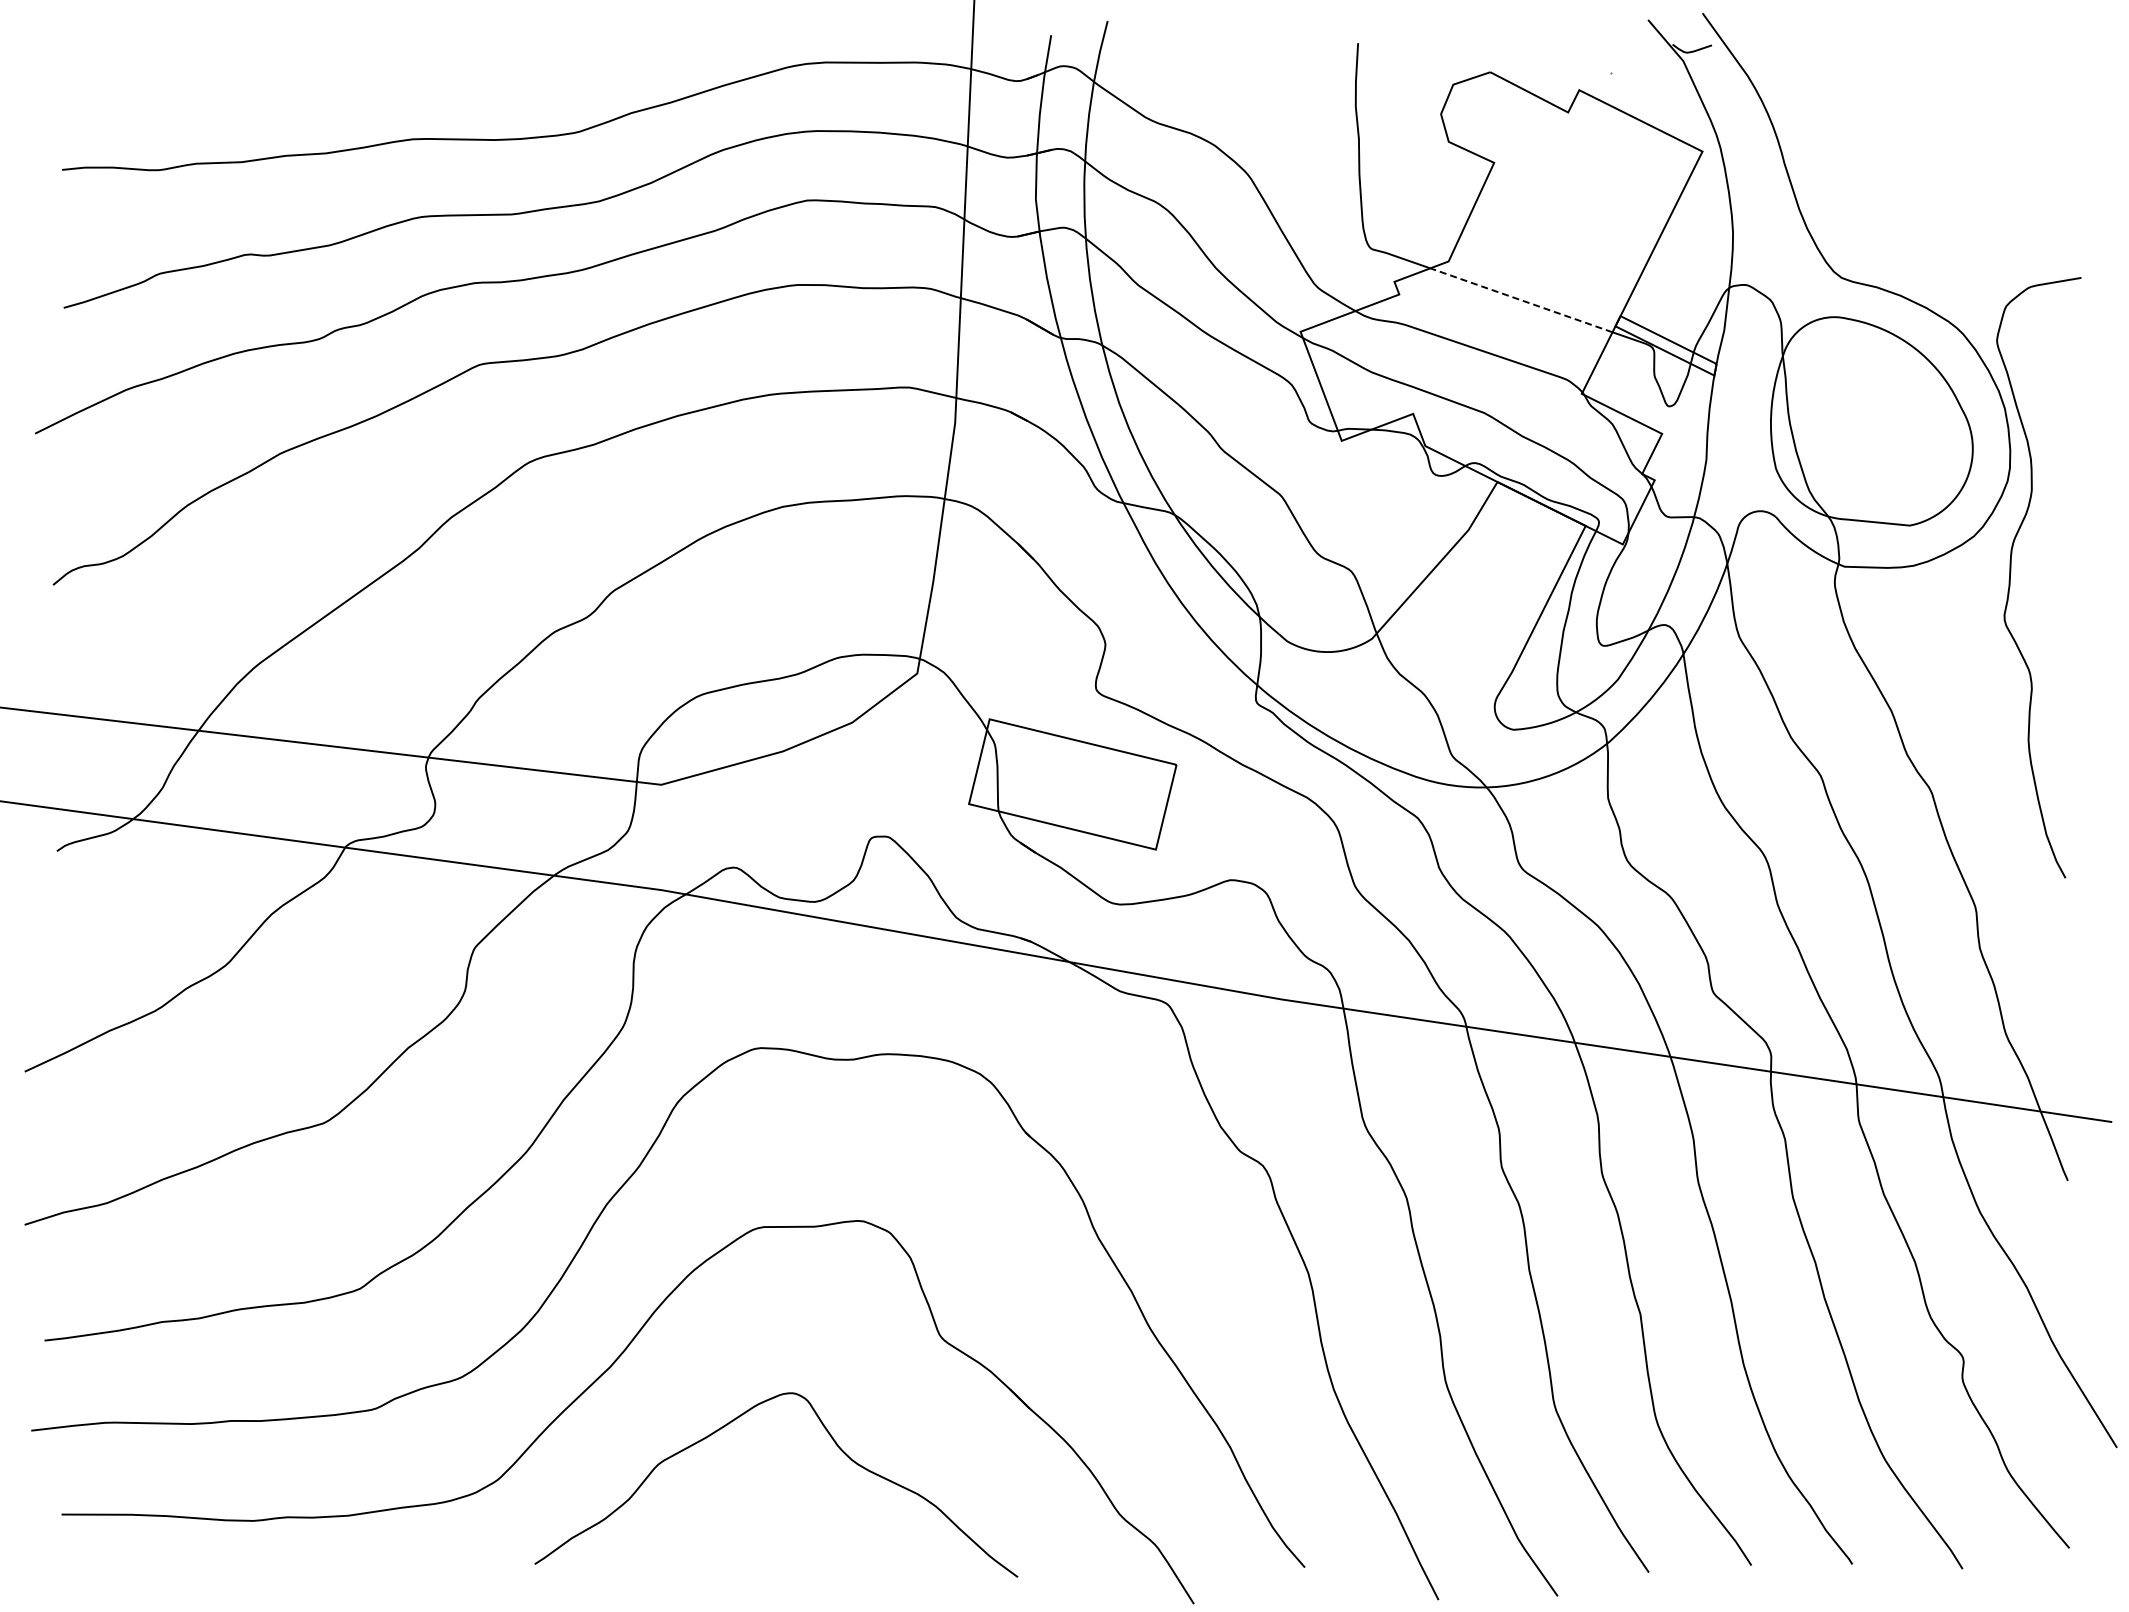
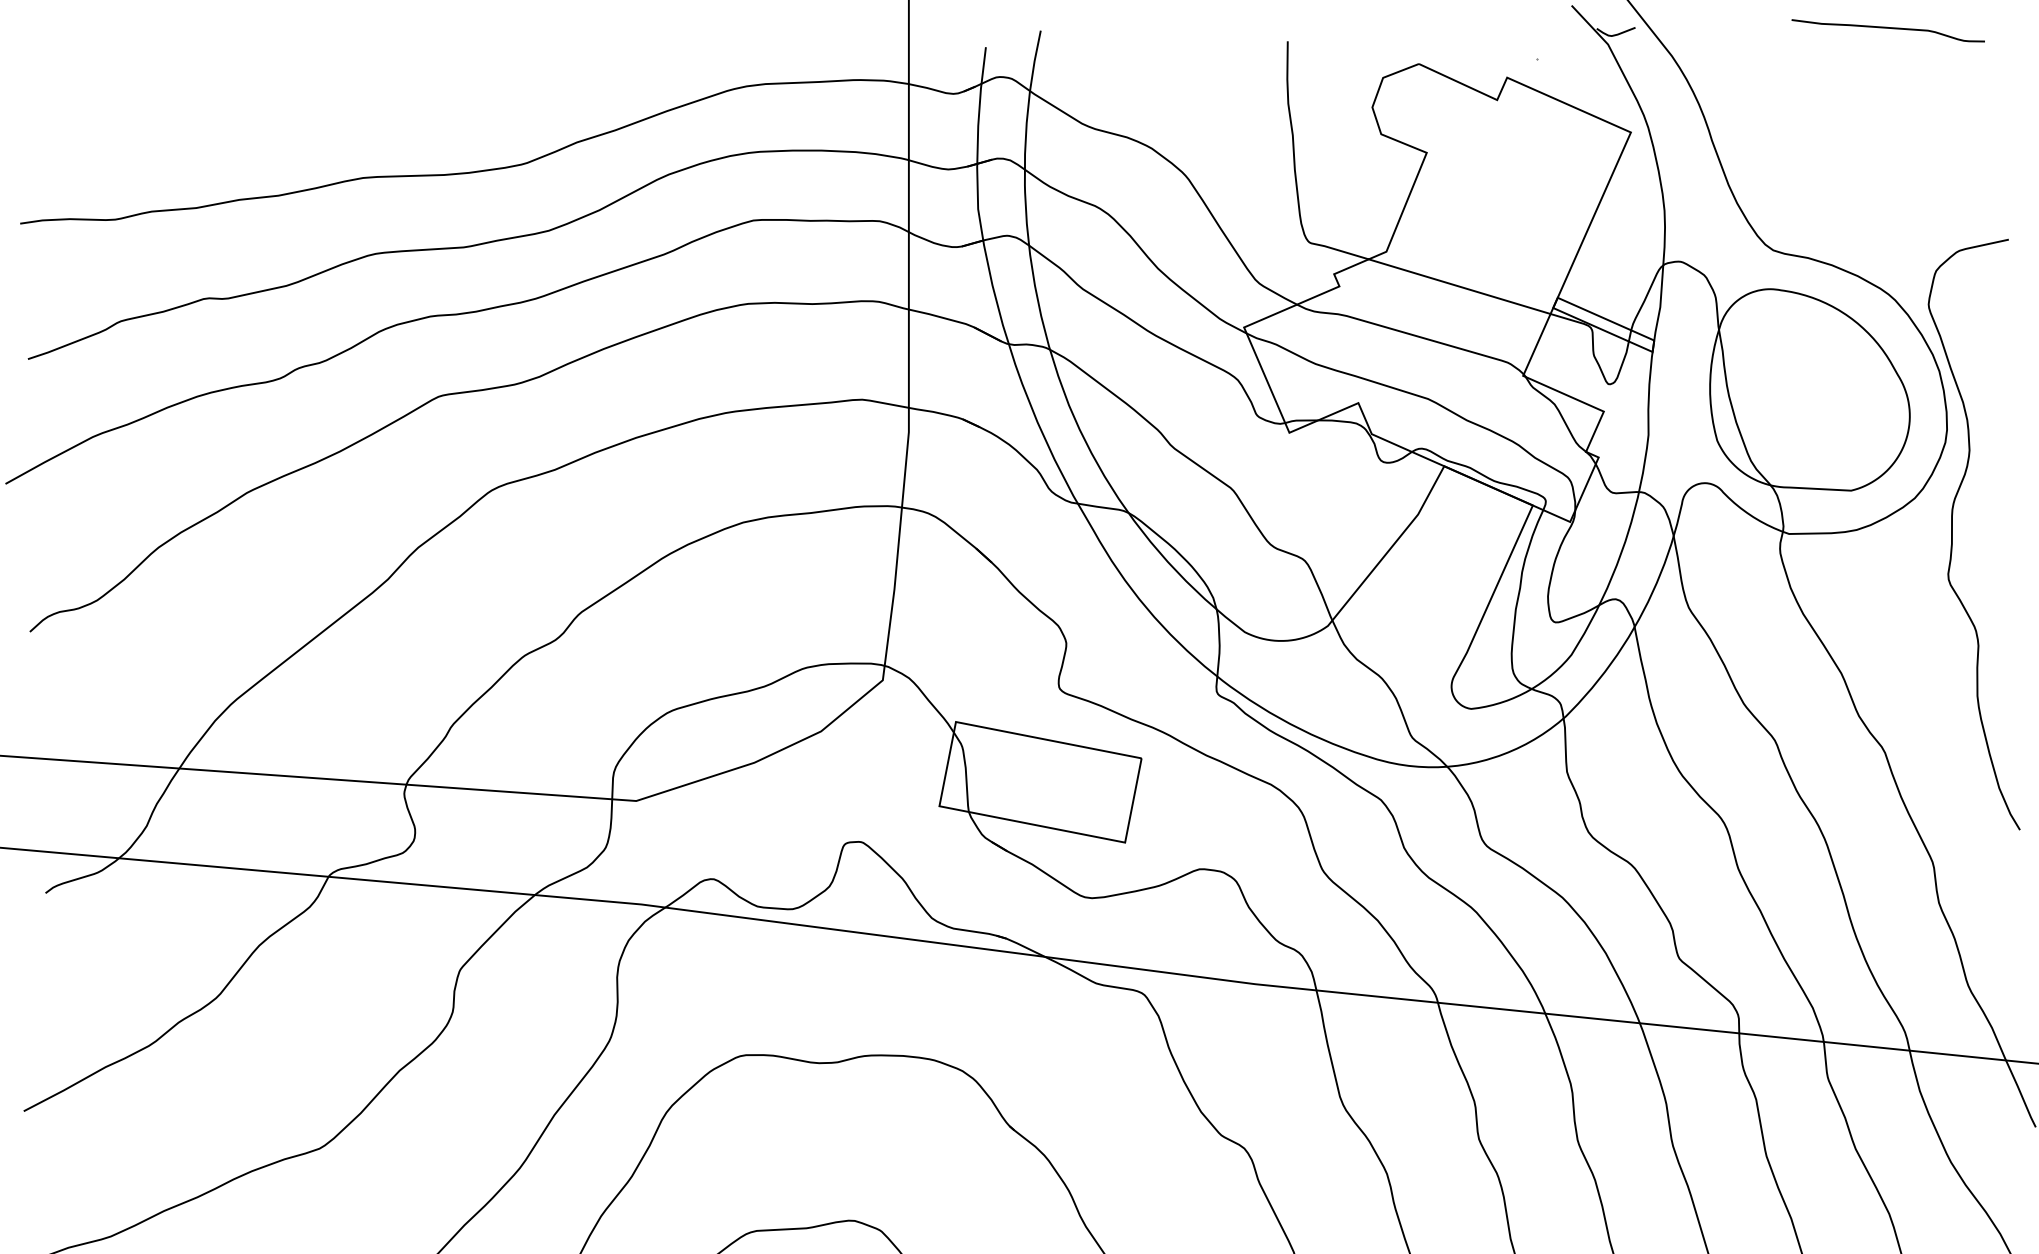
curve: (1968, 58) -> (1888, 29), added
line: (1521, 300) -> (1459, 286), dashed -> solid

